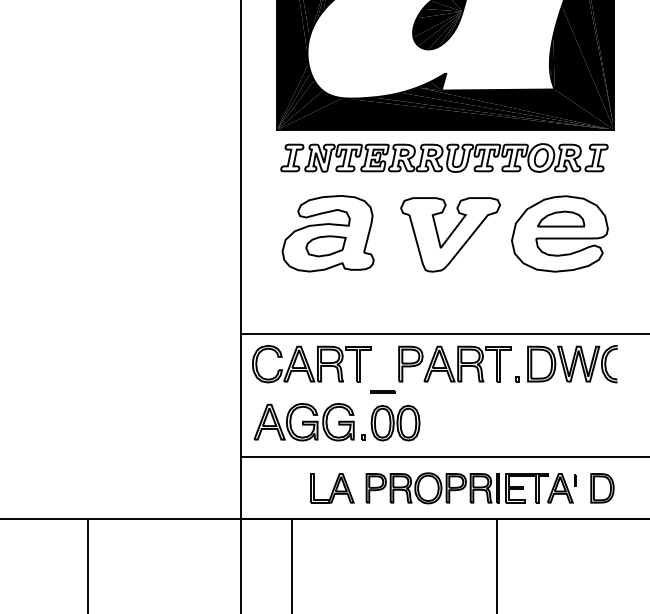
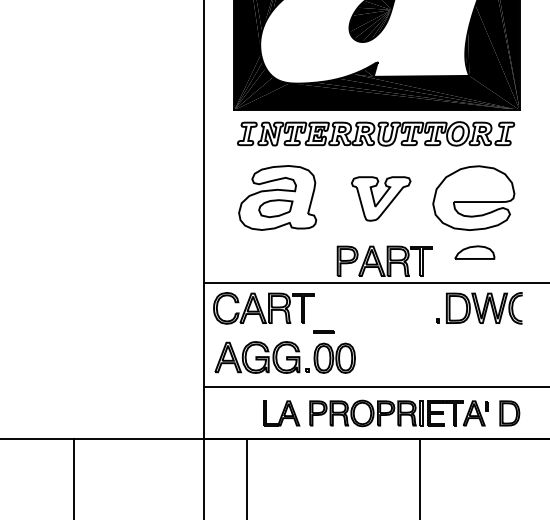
part: (560, 218) -> (474, 252), moved
part: (449, 234) -> (380, 198), size x0.7
part: (454, 363) -> (384, 260), moved

